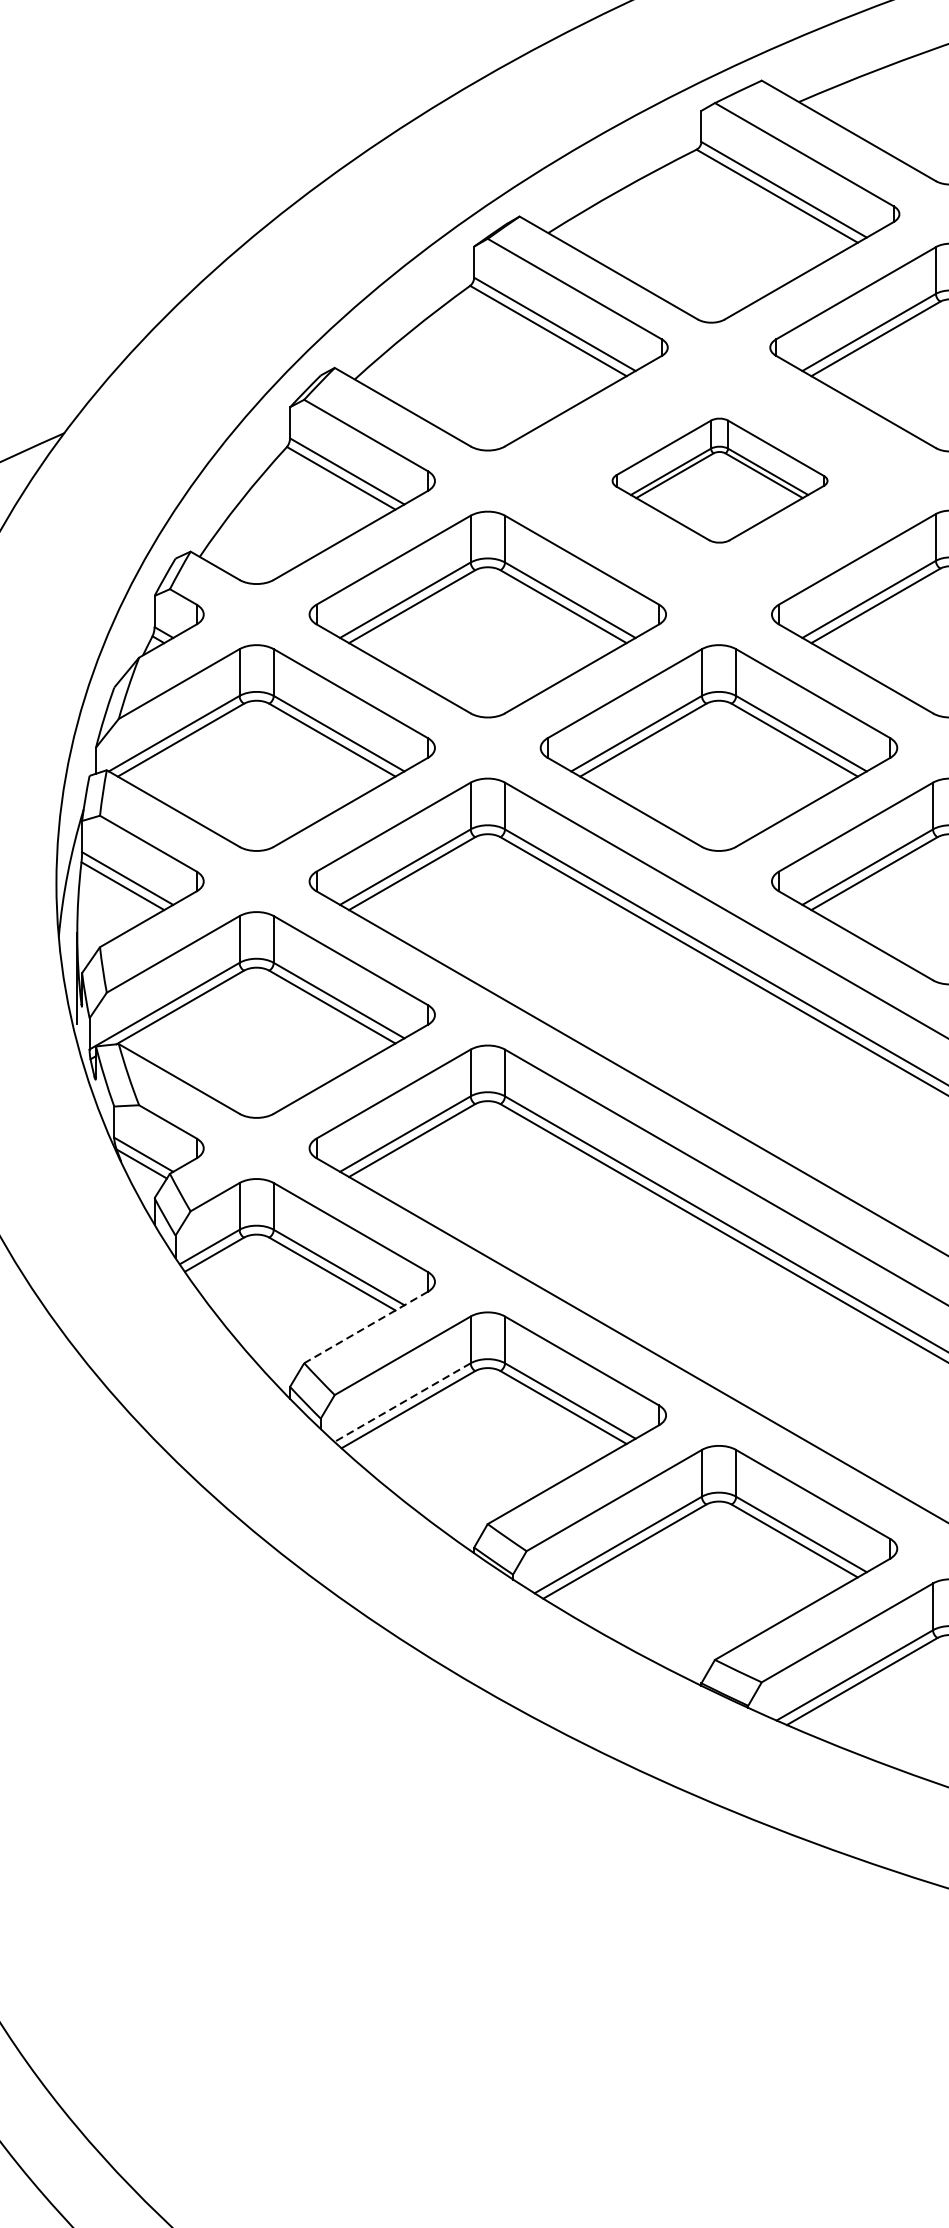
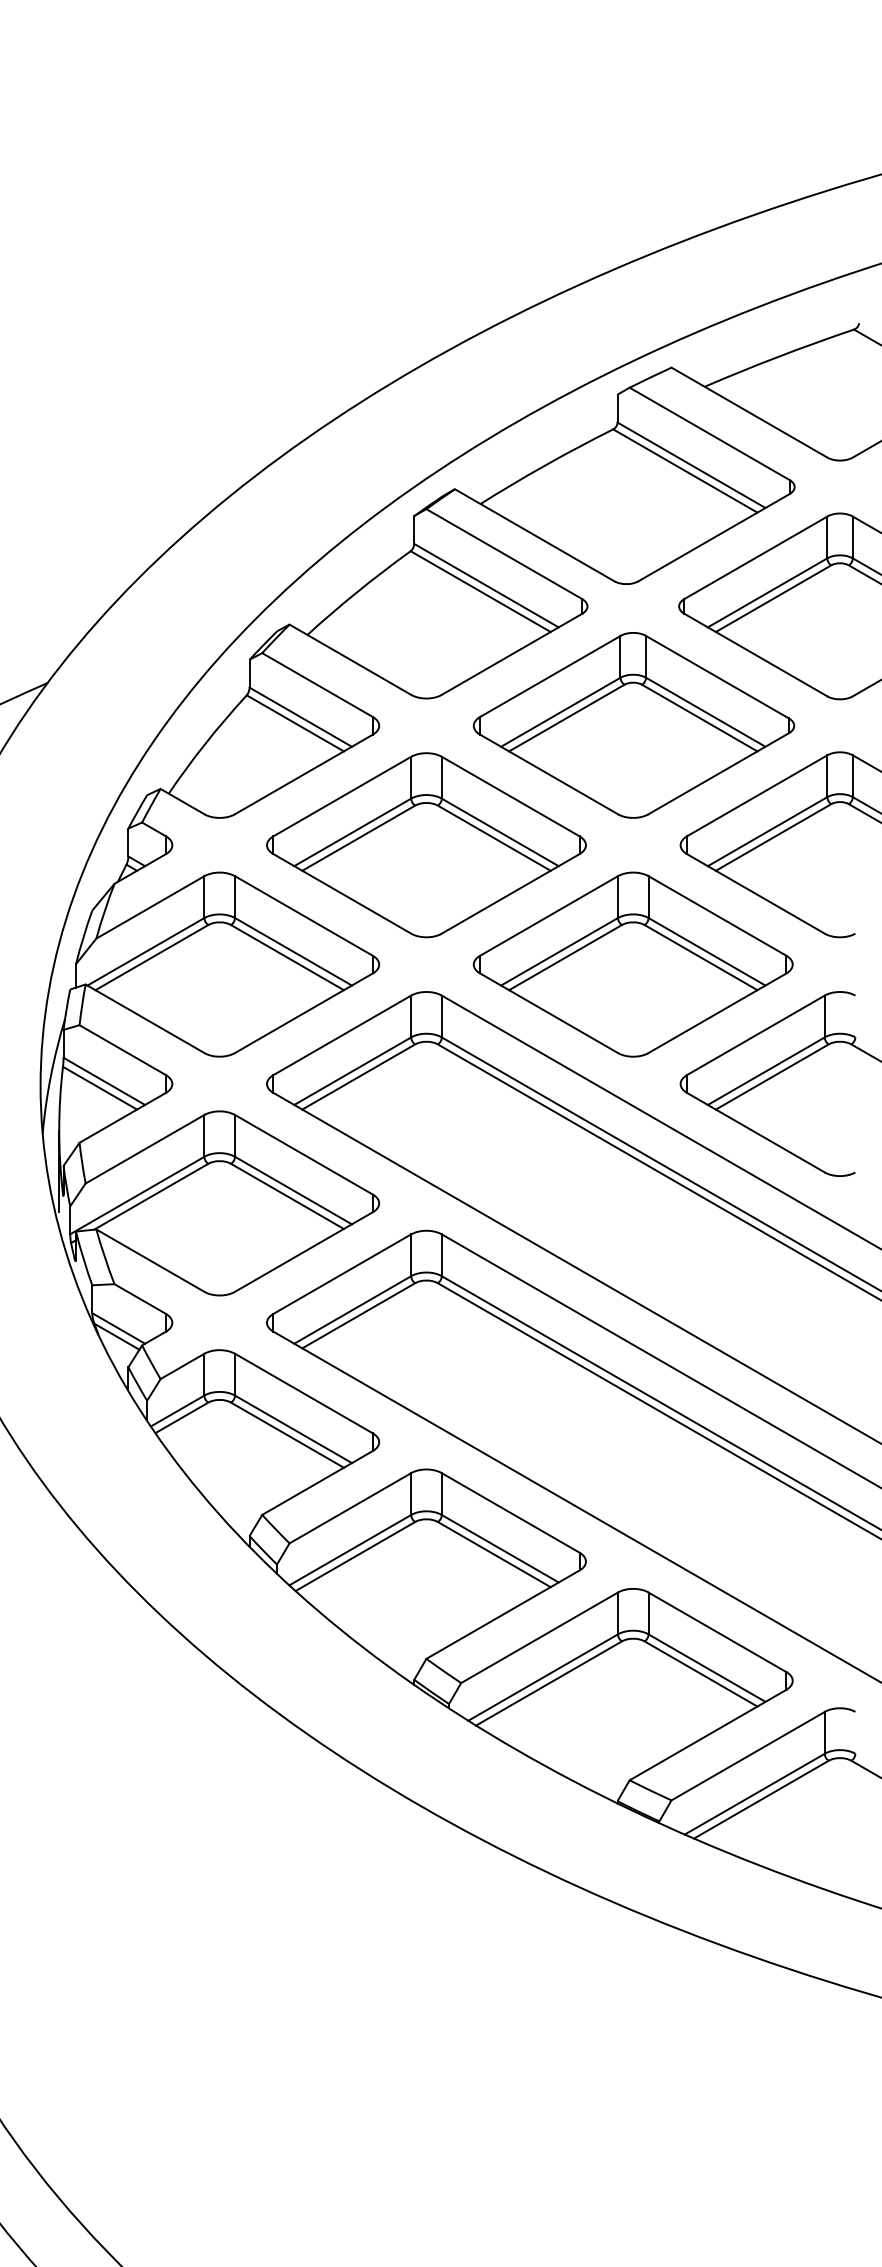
part: (720, 480) -> (634, 725), size x1.67
line: (366, 1326) -> (317, 1482), dashed -> solid
line: (401, 1402) -> (349, 1550), dashed -> solid

